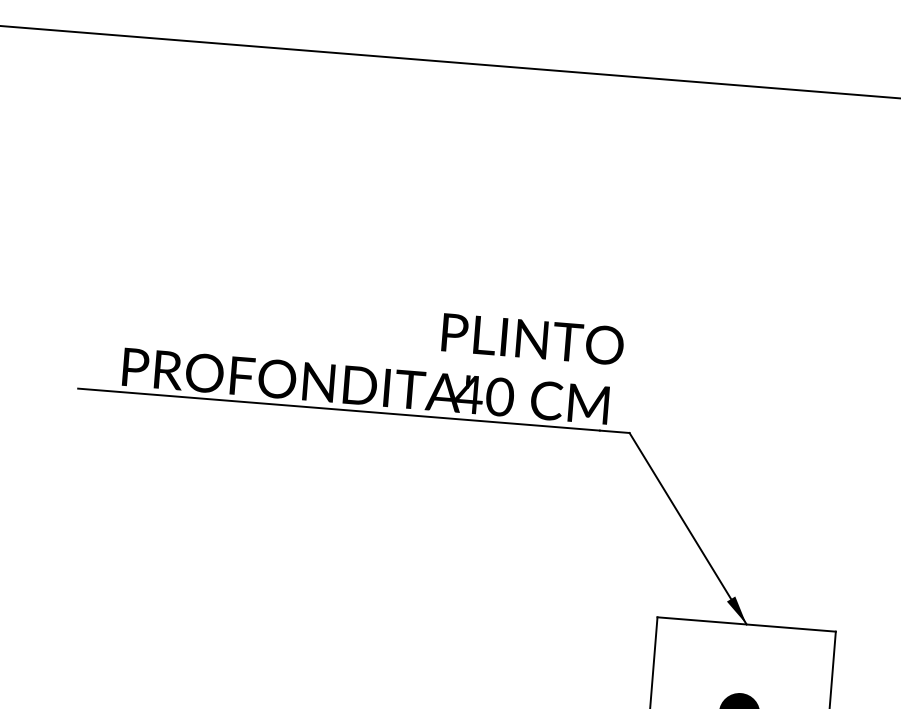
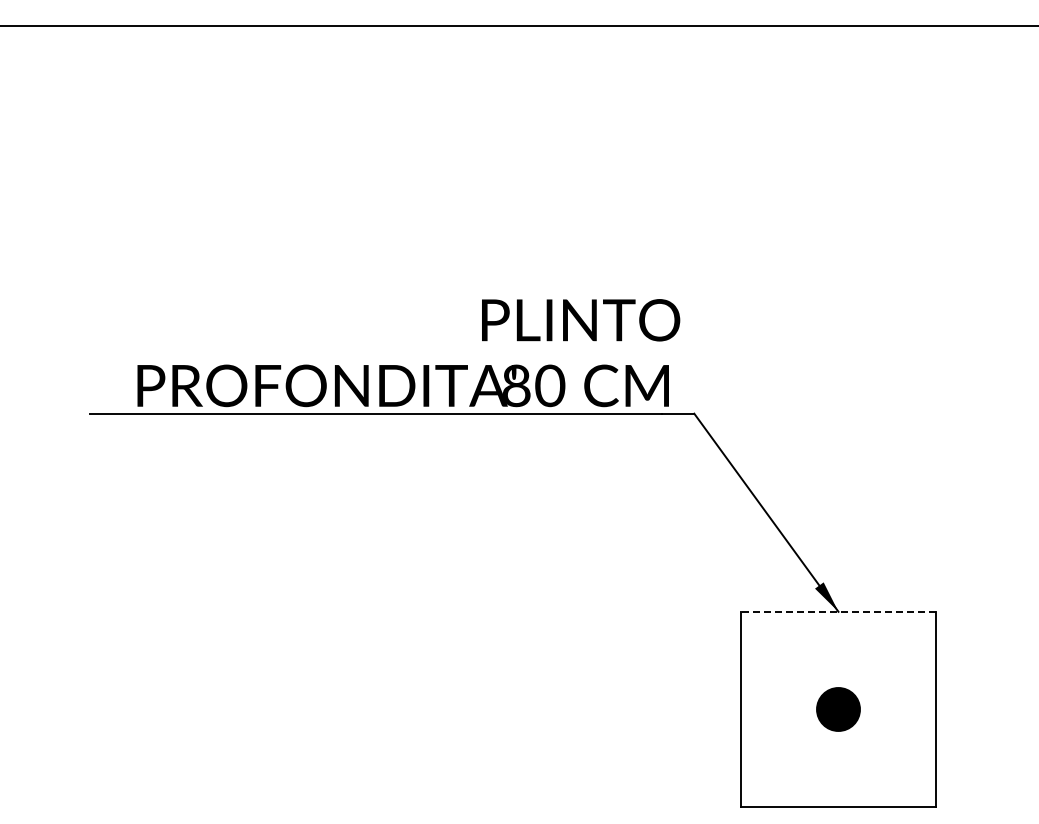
text: (469, 394) -> (516, 385), 40 -> 80
line: (746, 624) -> (838, 611), solid -> dashed

